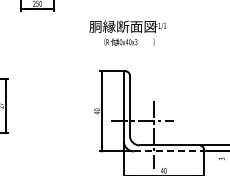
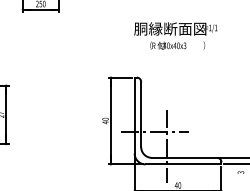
text: (127, 32) -> (175, 35), moved
line: (168, 151) -> (183, 164), dashed -> solid

